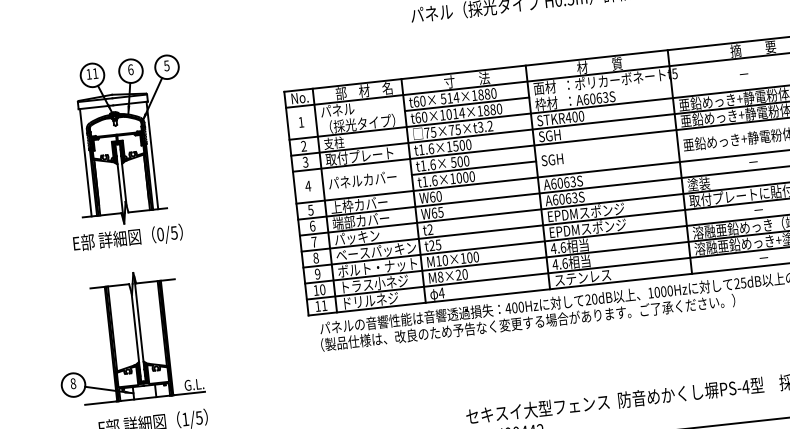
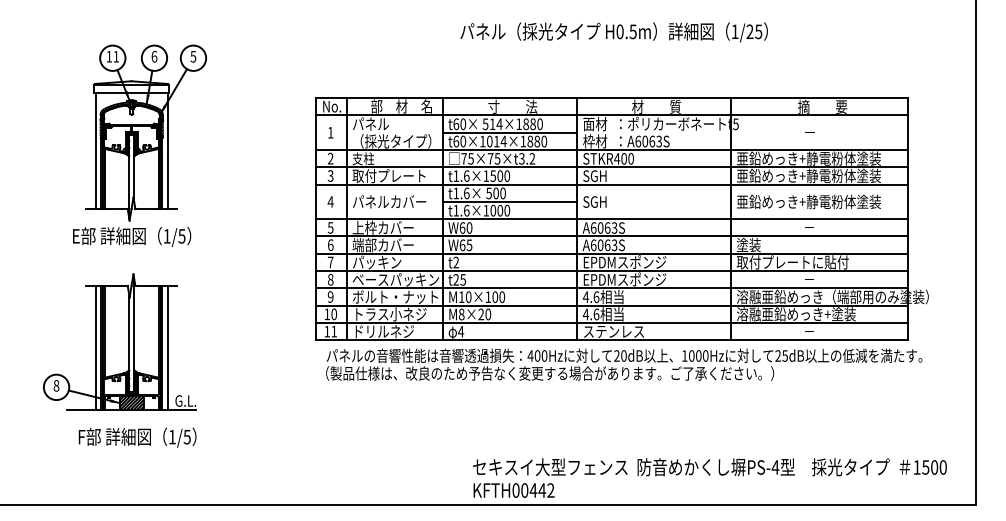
text: (159, 234) -> (166, 236), 0/5 -> 1/5
line: (172, 337) -> (167, 347), added
line: (105, 344) -> (95, 347), added
hatch: (144, 391) -> (131, 402), added

